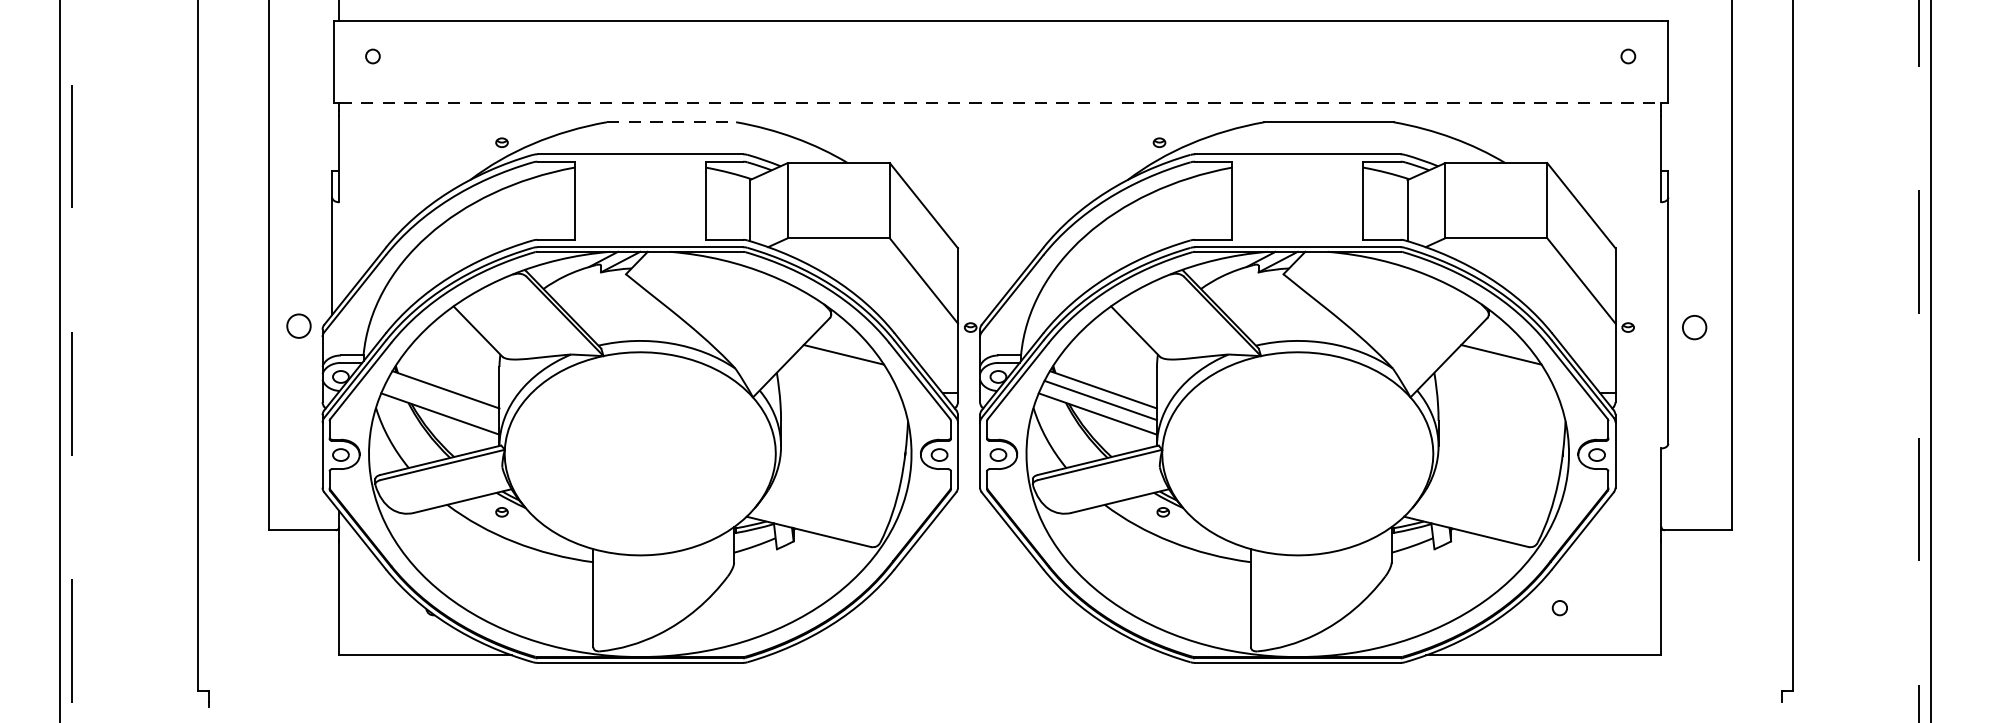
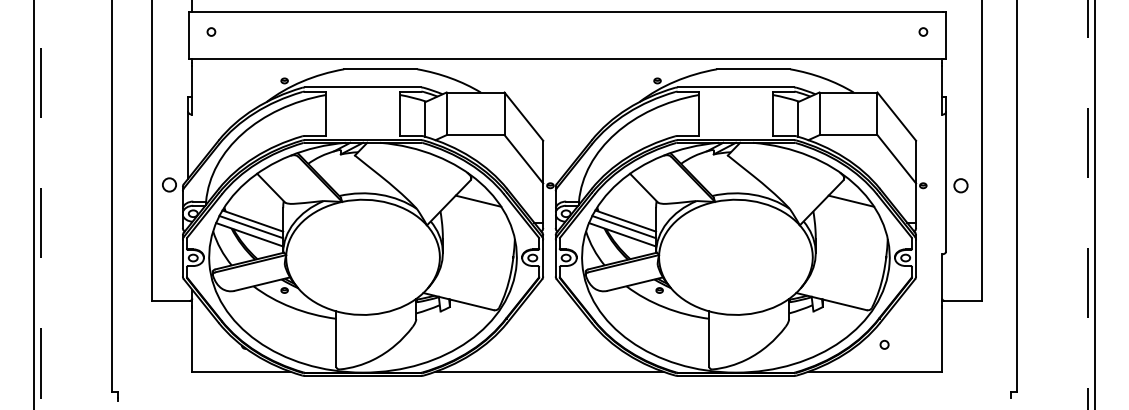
line: (1000, 103) -> (567, 58), dashed -> solid
line: (671, 122) -> (380, 69), dashed -> solid
line: (443, 401) -> (251, 227), added
line: (969, 655) -> (549, 371), added

